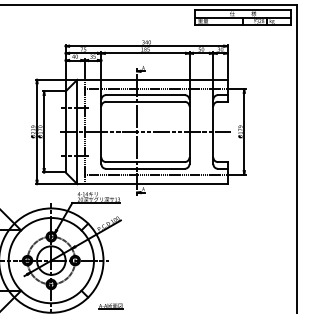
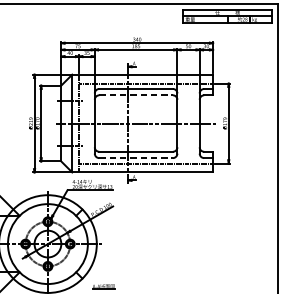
line: (145, 101) -> (136, 94), solid -> dashed
line: (145, 168) -> (136, 157), solid -> dashed

